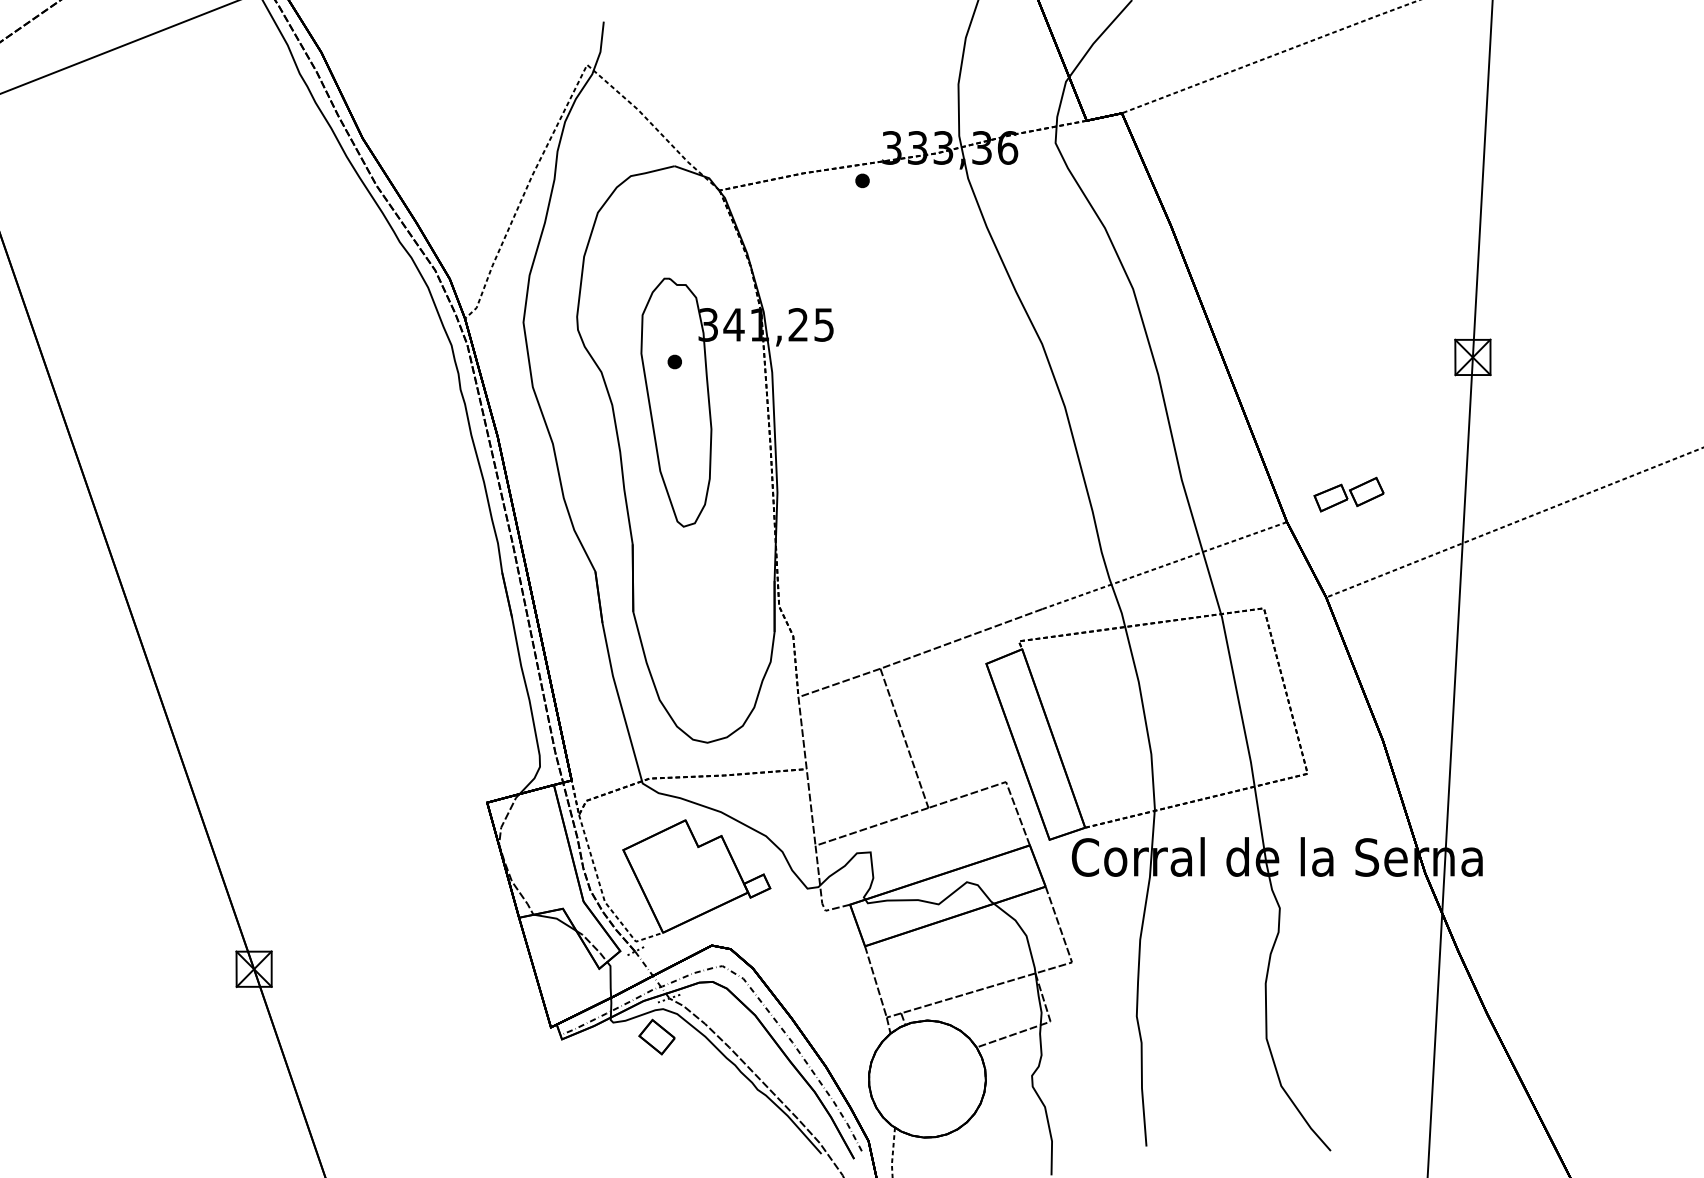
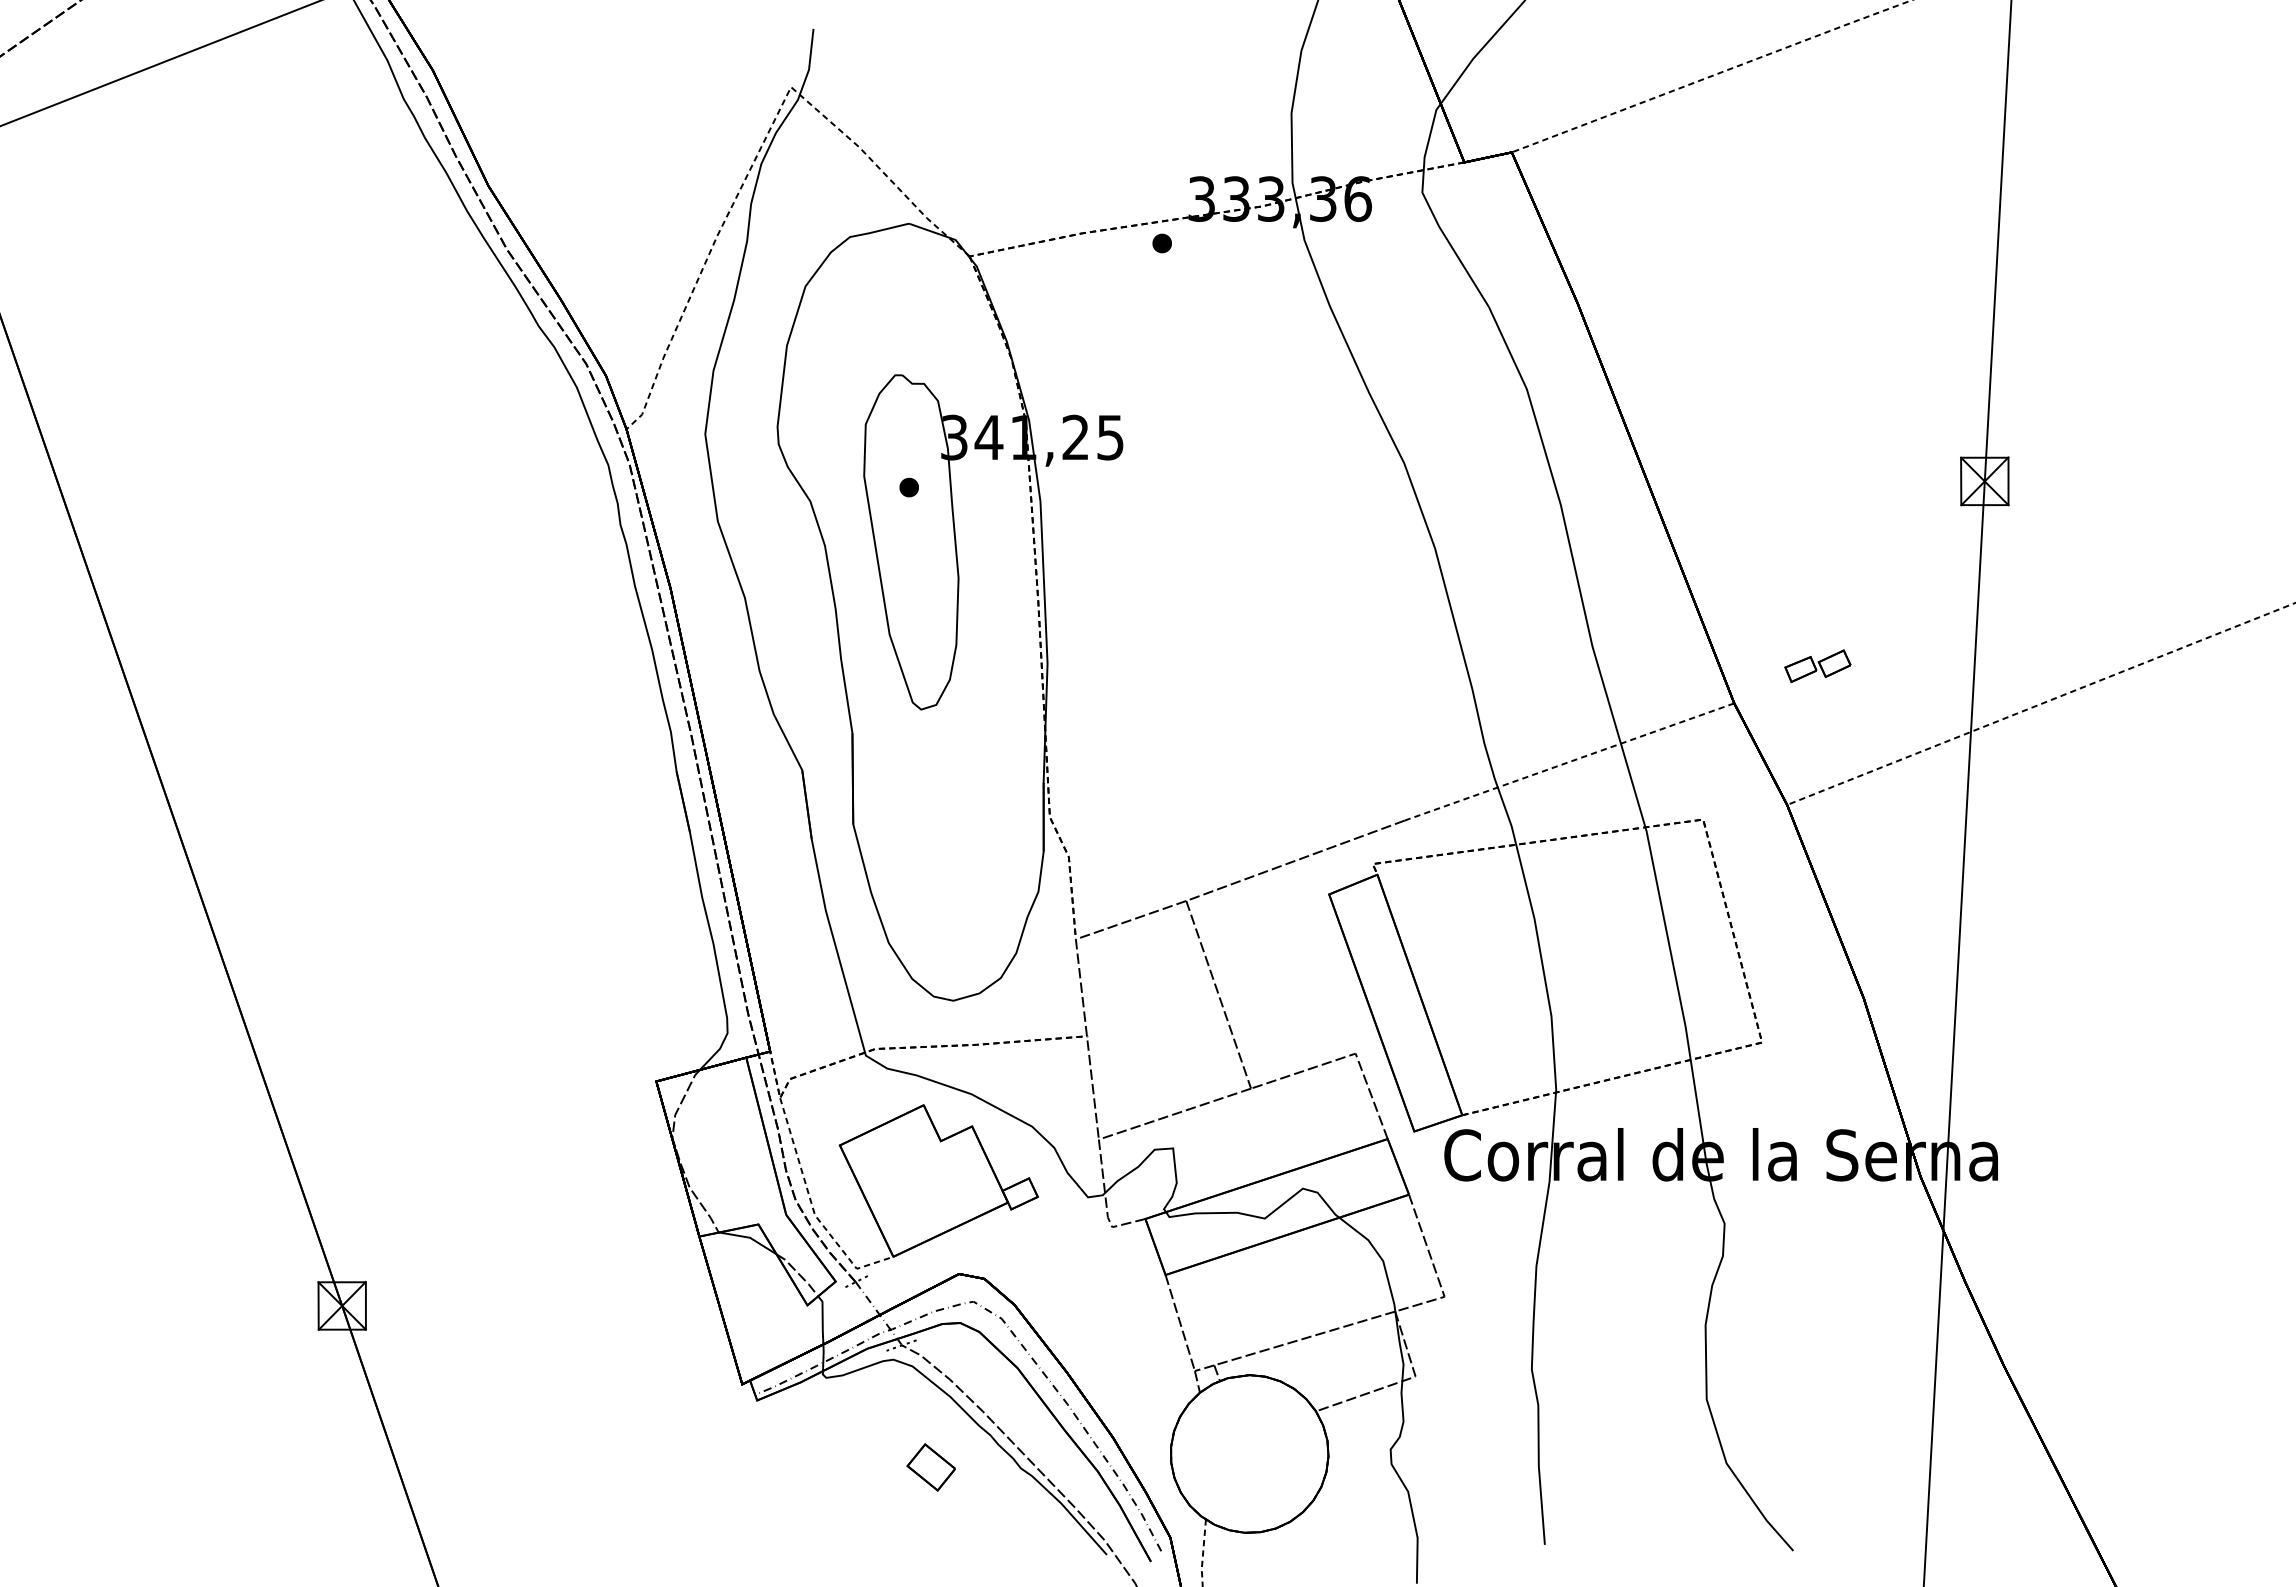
part: (1348, 494) -> (1817, 665), size x0.7
part: (656, 1037) -> (930, 1467), moved

